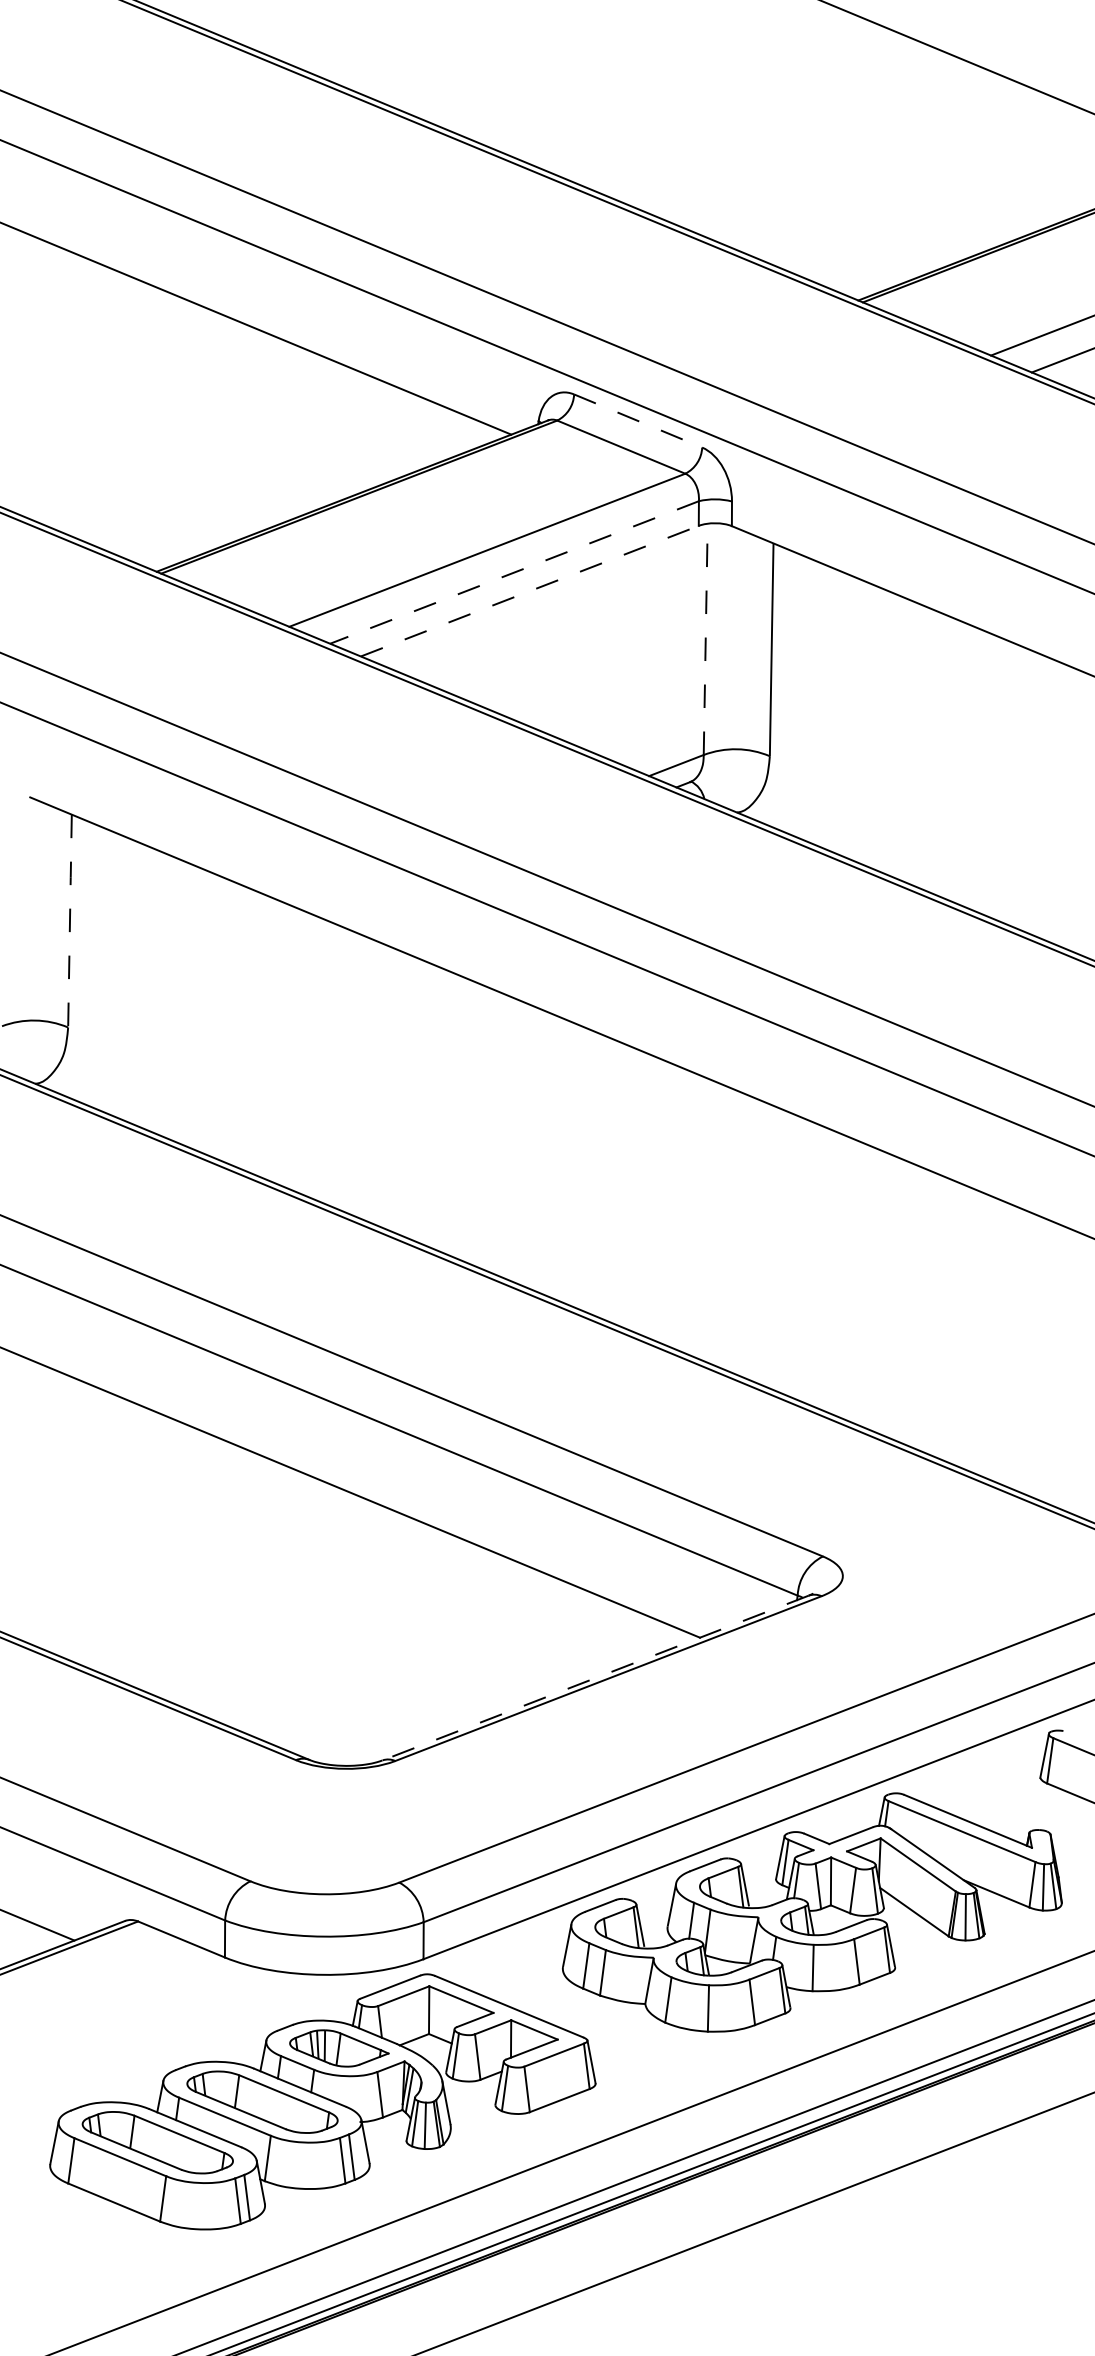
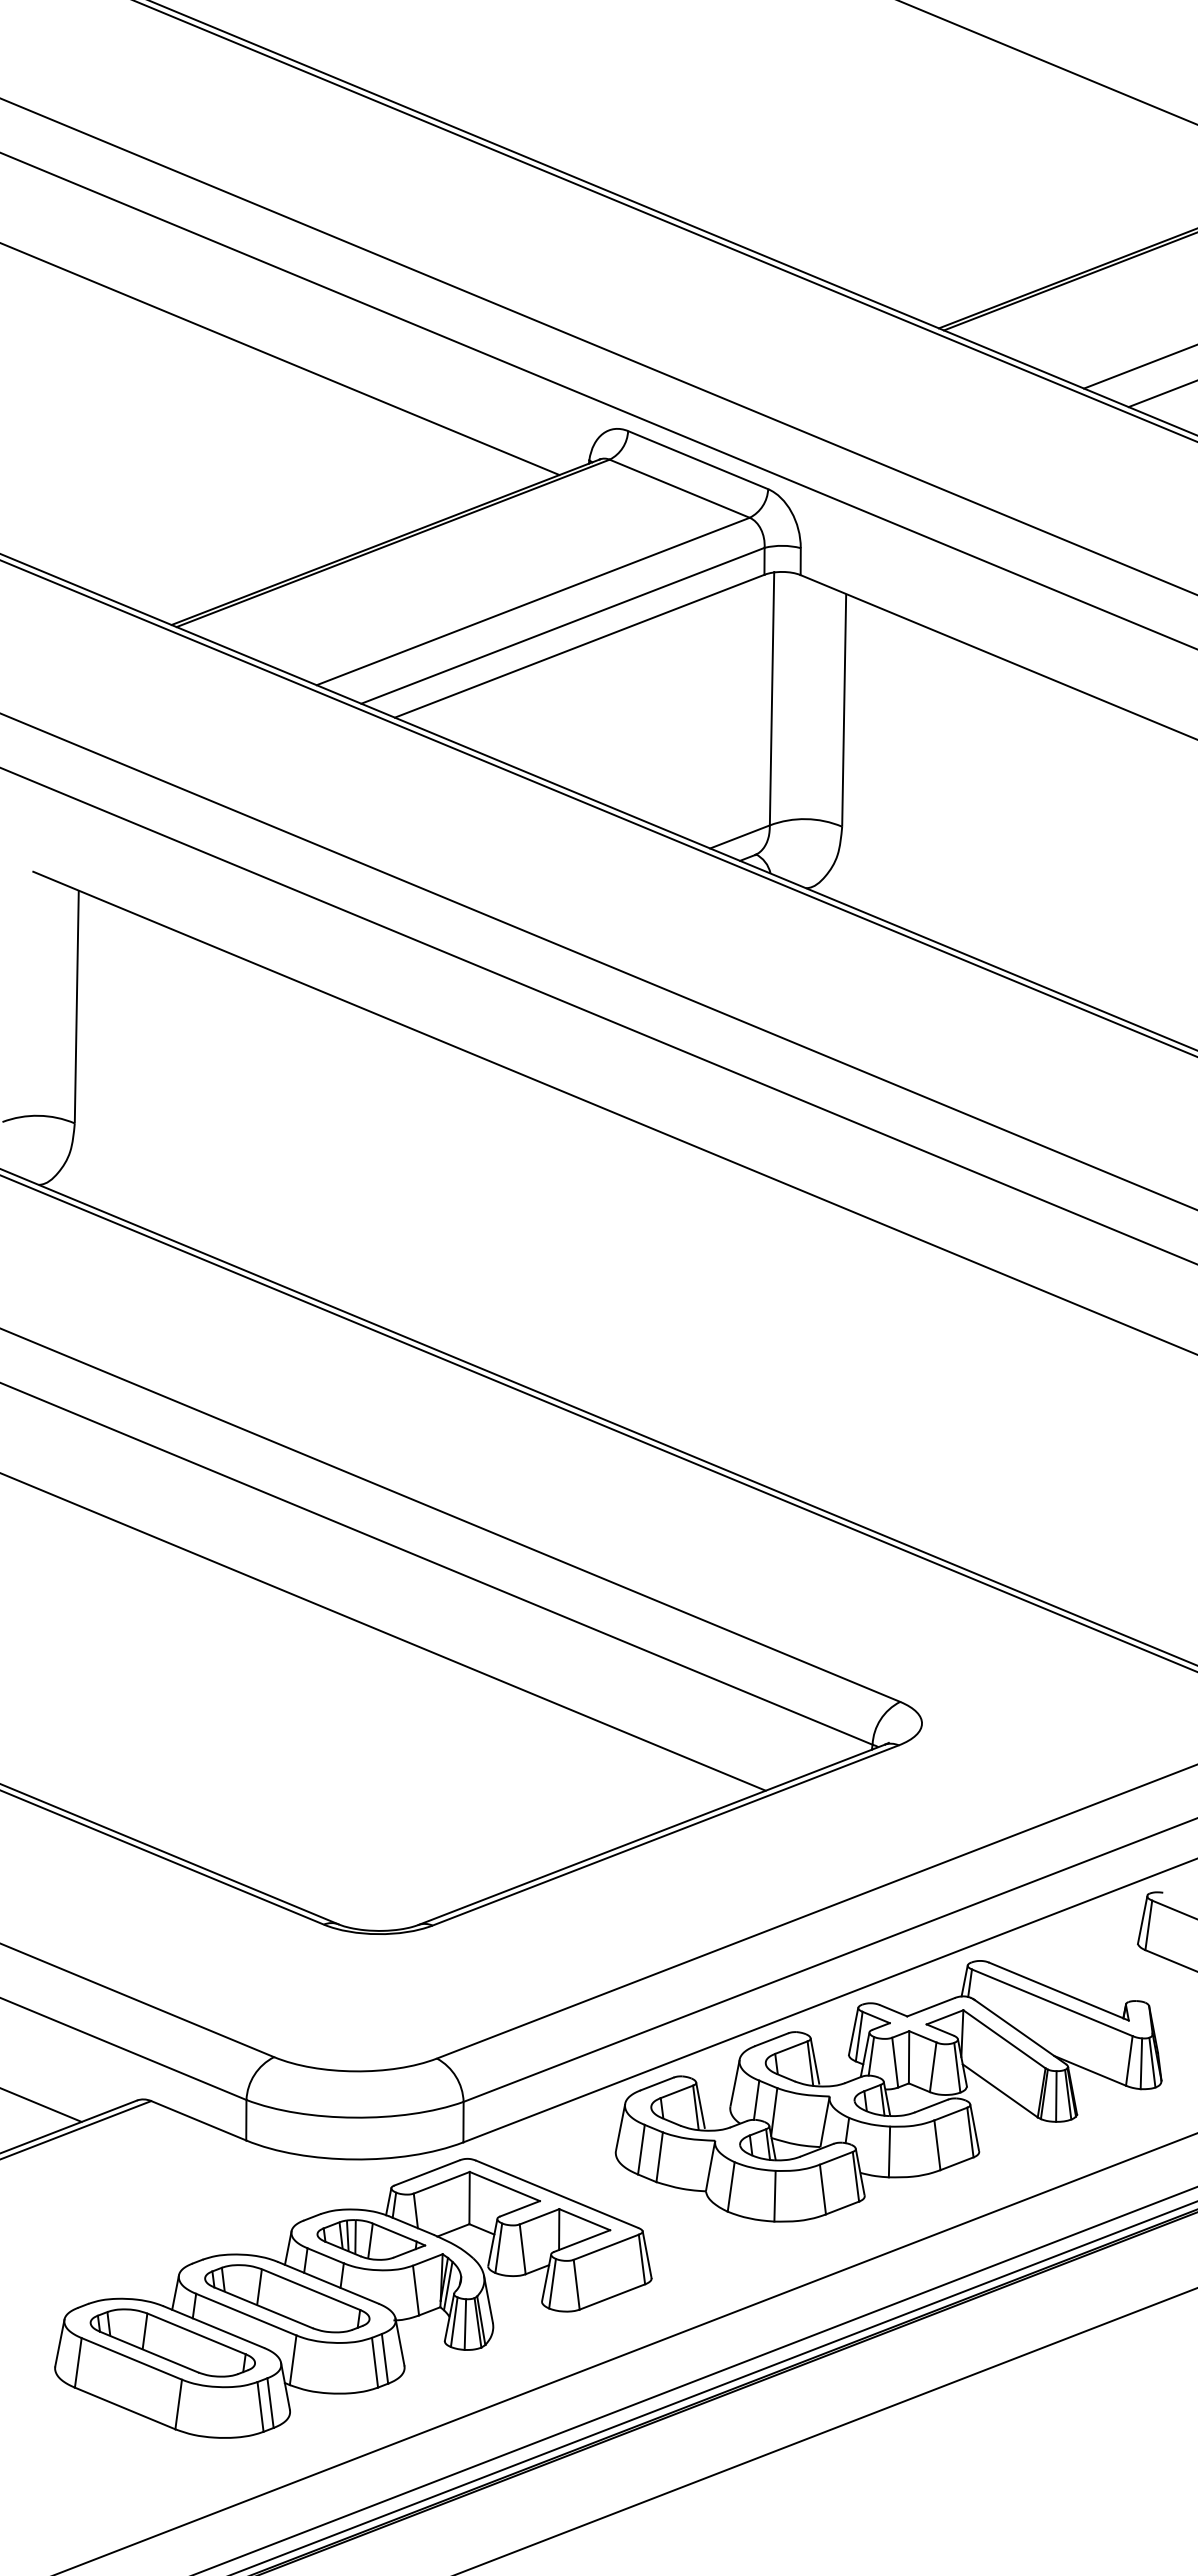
line: (638, 421) -> (698, 460), dashed -> solid
line: (514, 572) -> (562, 625), dashed -> solid
line: (530, 591) -> (580, 646), dashed -> solid
line: (706, 638) -> (772, 698), dashed -> solid
line: (69, 920) -> (76, 1006), dashed -> solid
line: (595, 1677) -> (651, 1834), dashed -> solid

